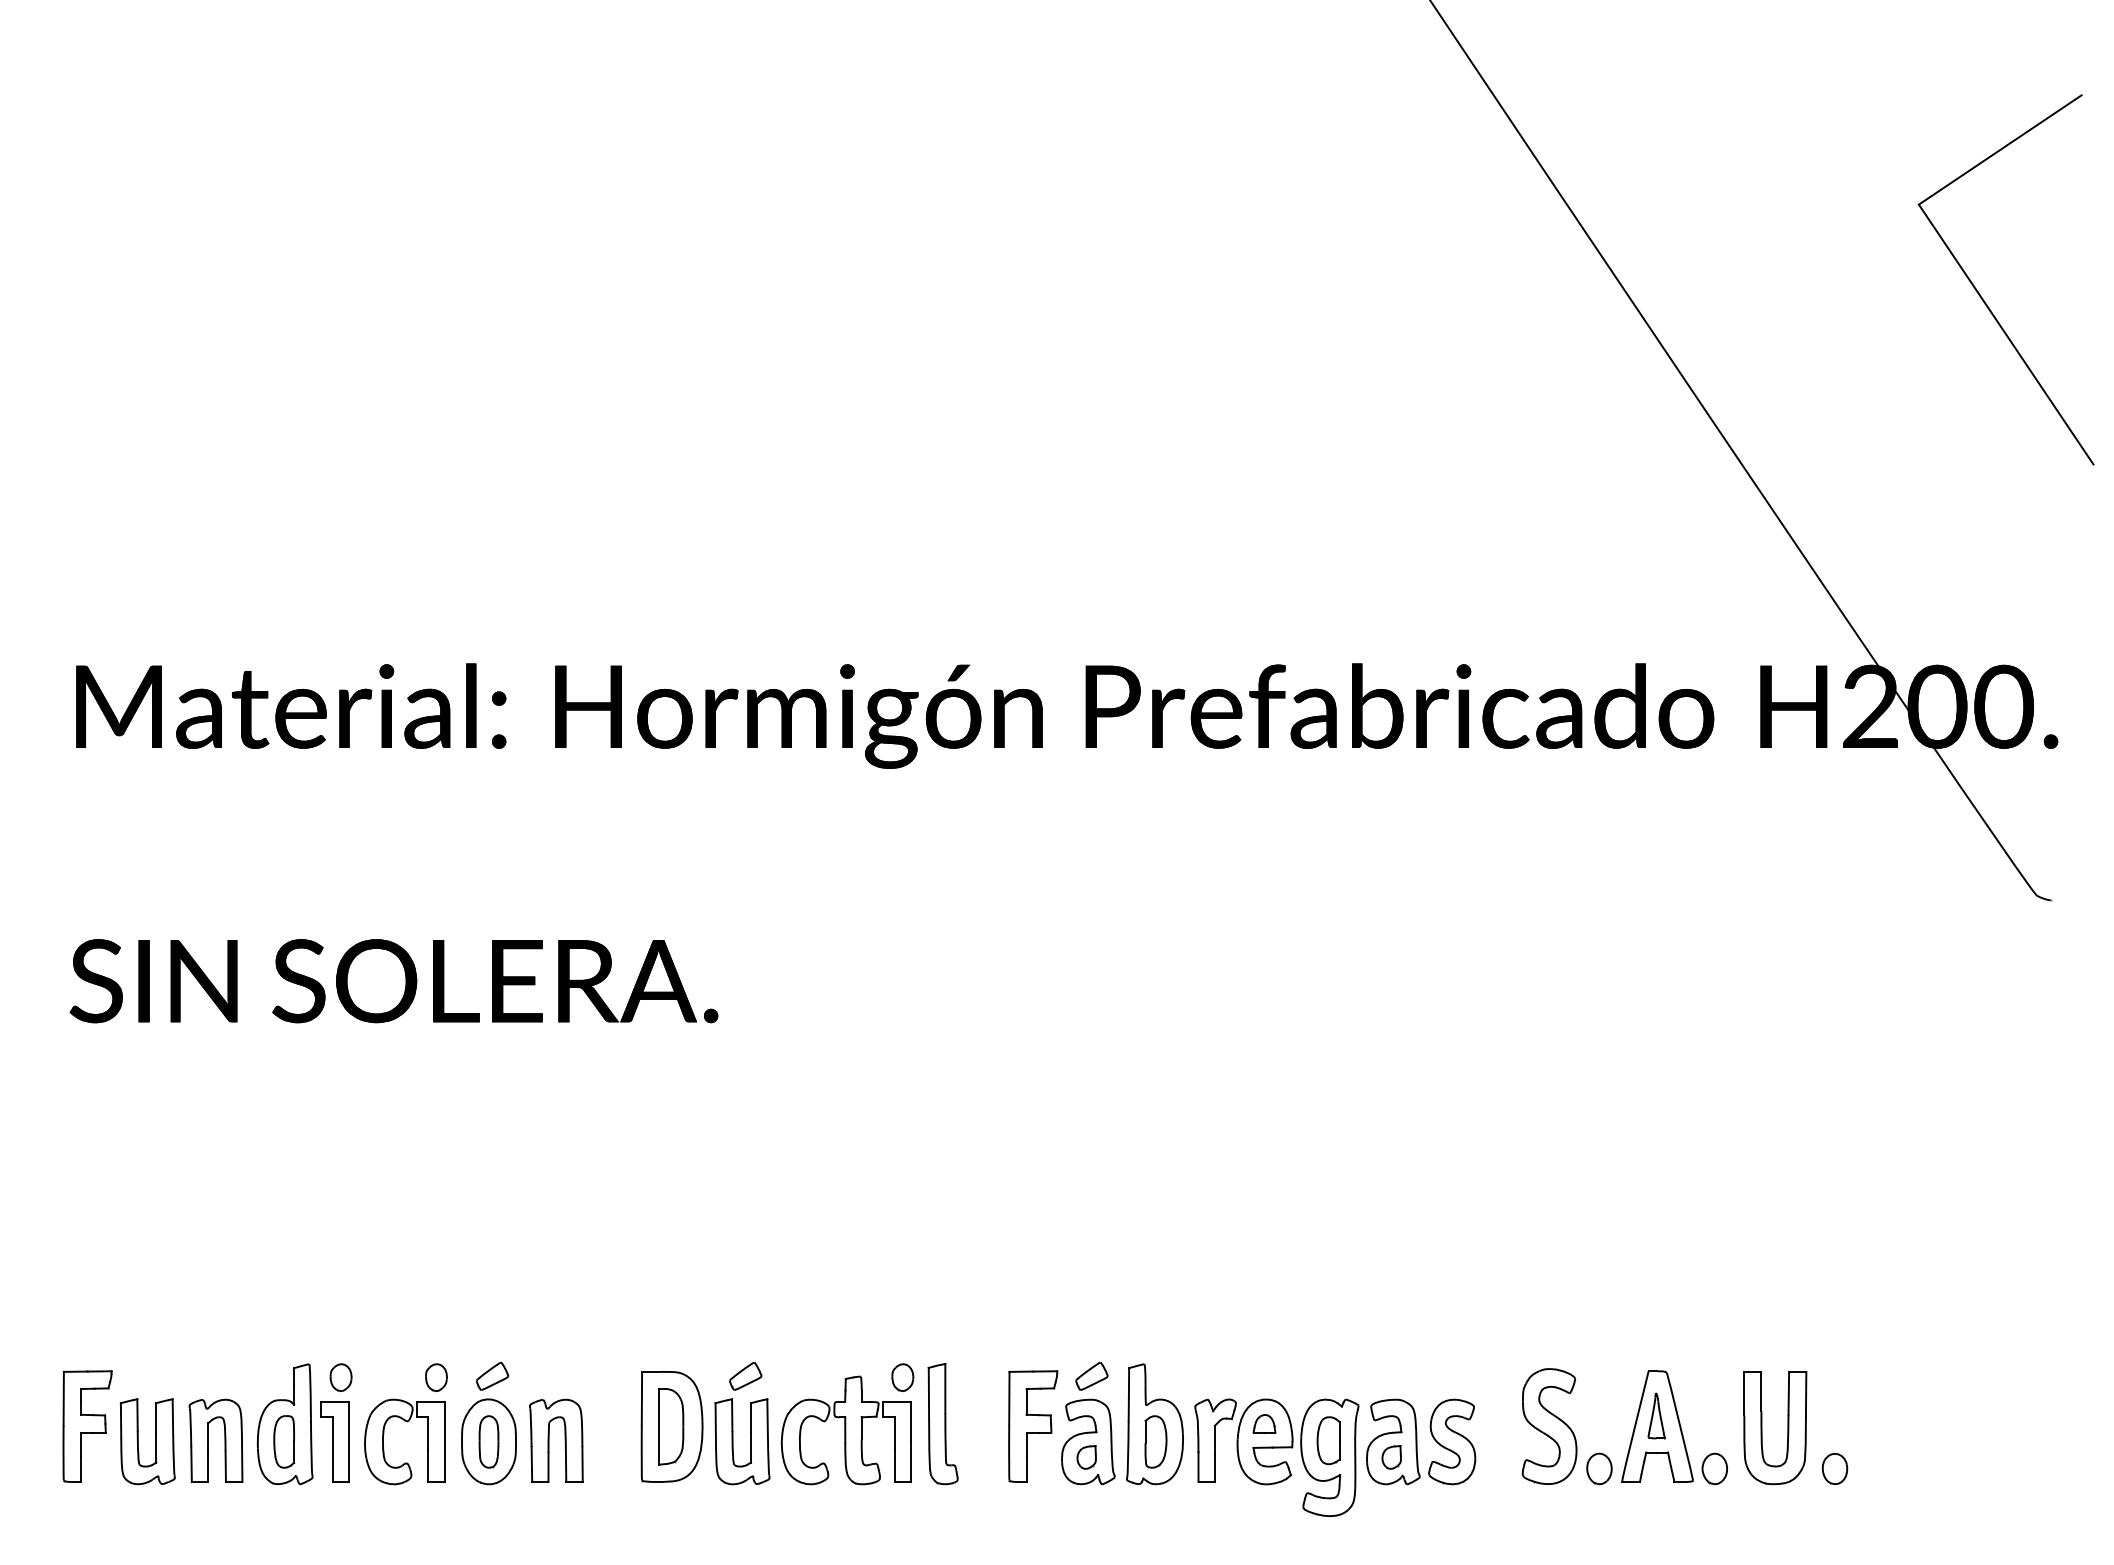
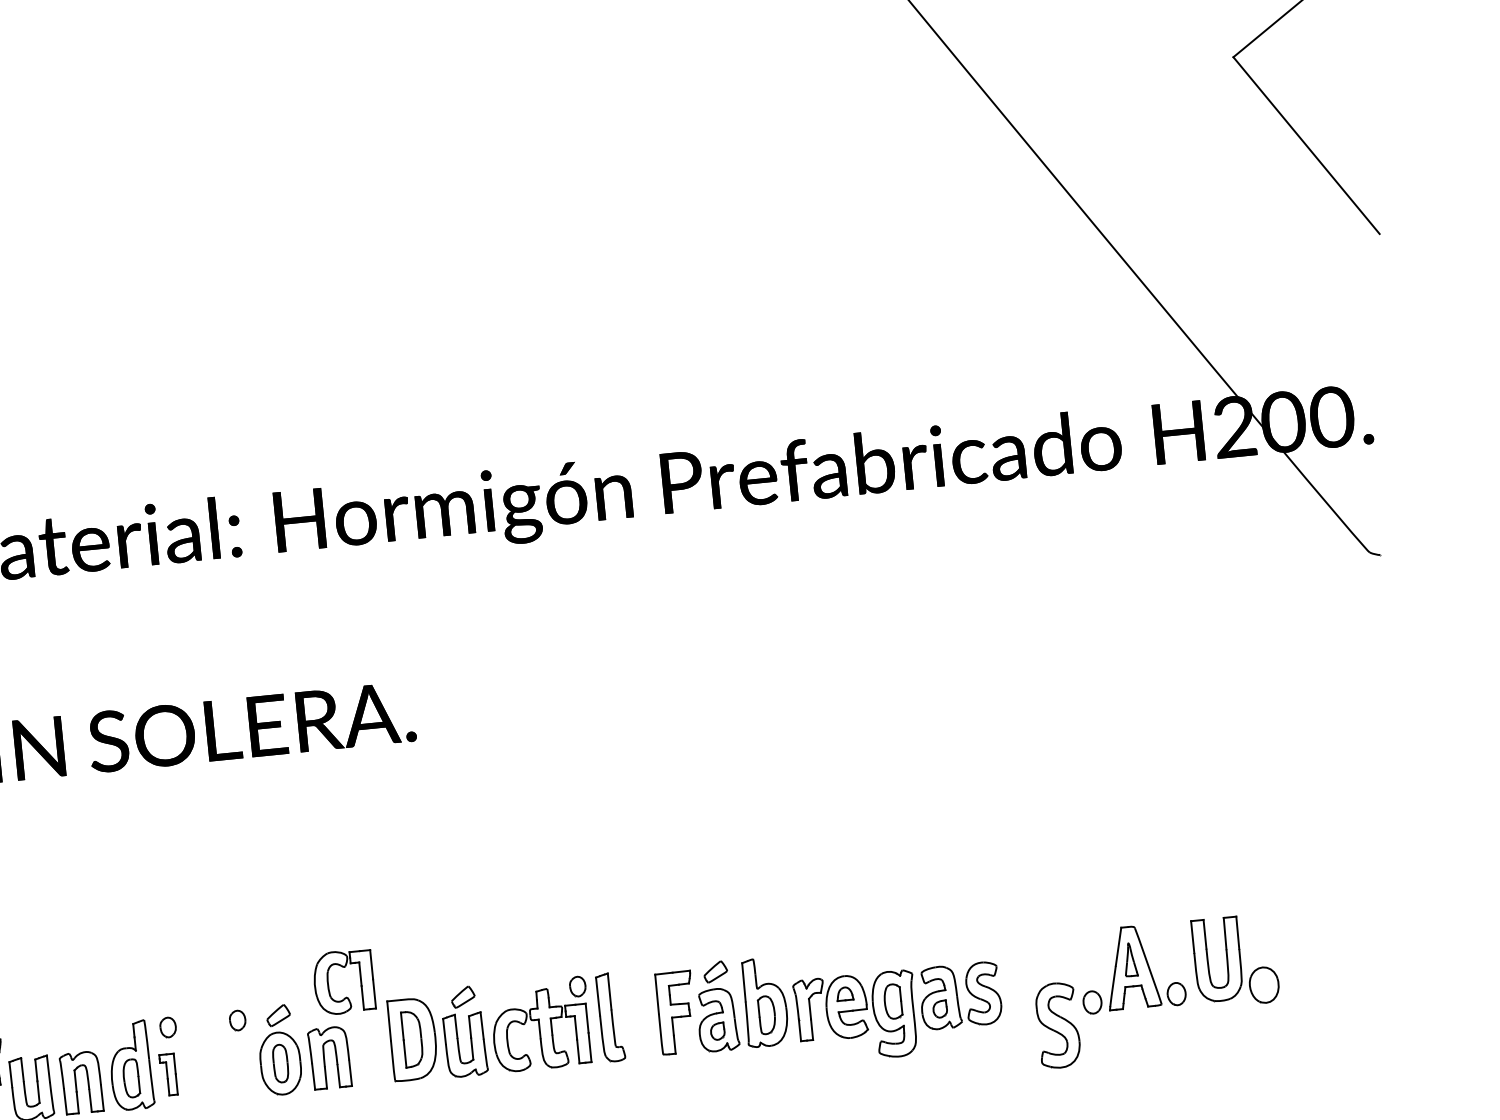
part: (407, 1422) -> (344, 967), moved
part: (1549, 1426) -> (1058, 1025), moved
part: (334, 1441) -> (168, 1074), size x0.7
part: (1834, 1469) -> (1263, 985), size x1.6

